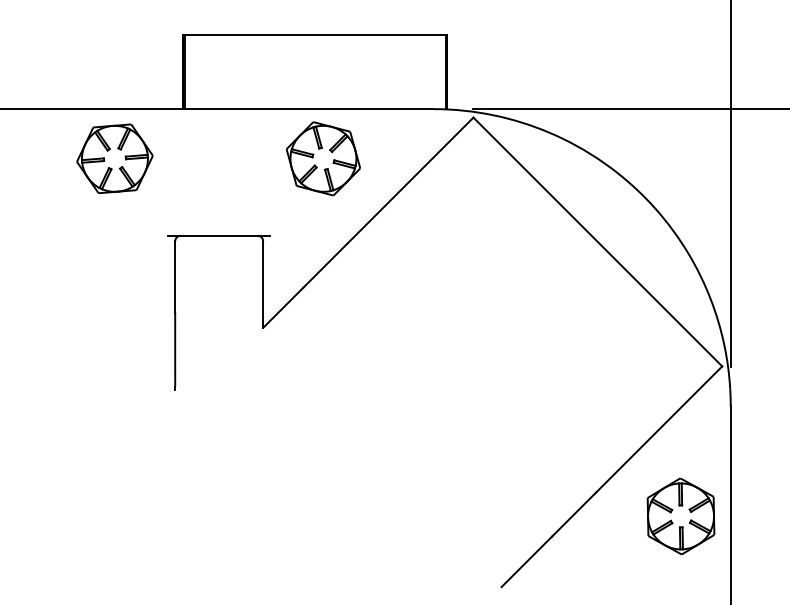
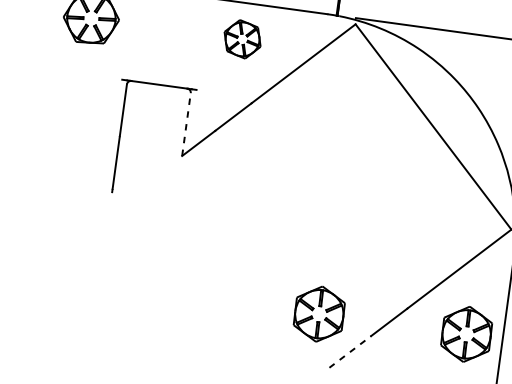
part: (322, 158) -> (242, 39), size x0.7
line: (263, 284) -> (186, 124), solid -> dashed
part: (477, 516) -> (318, 314), added
line: (526, 561) -> (350, 351), solid -> dashed

